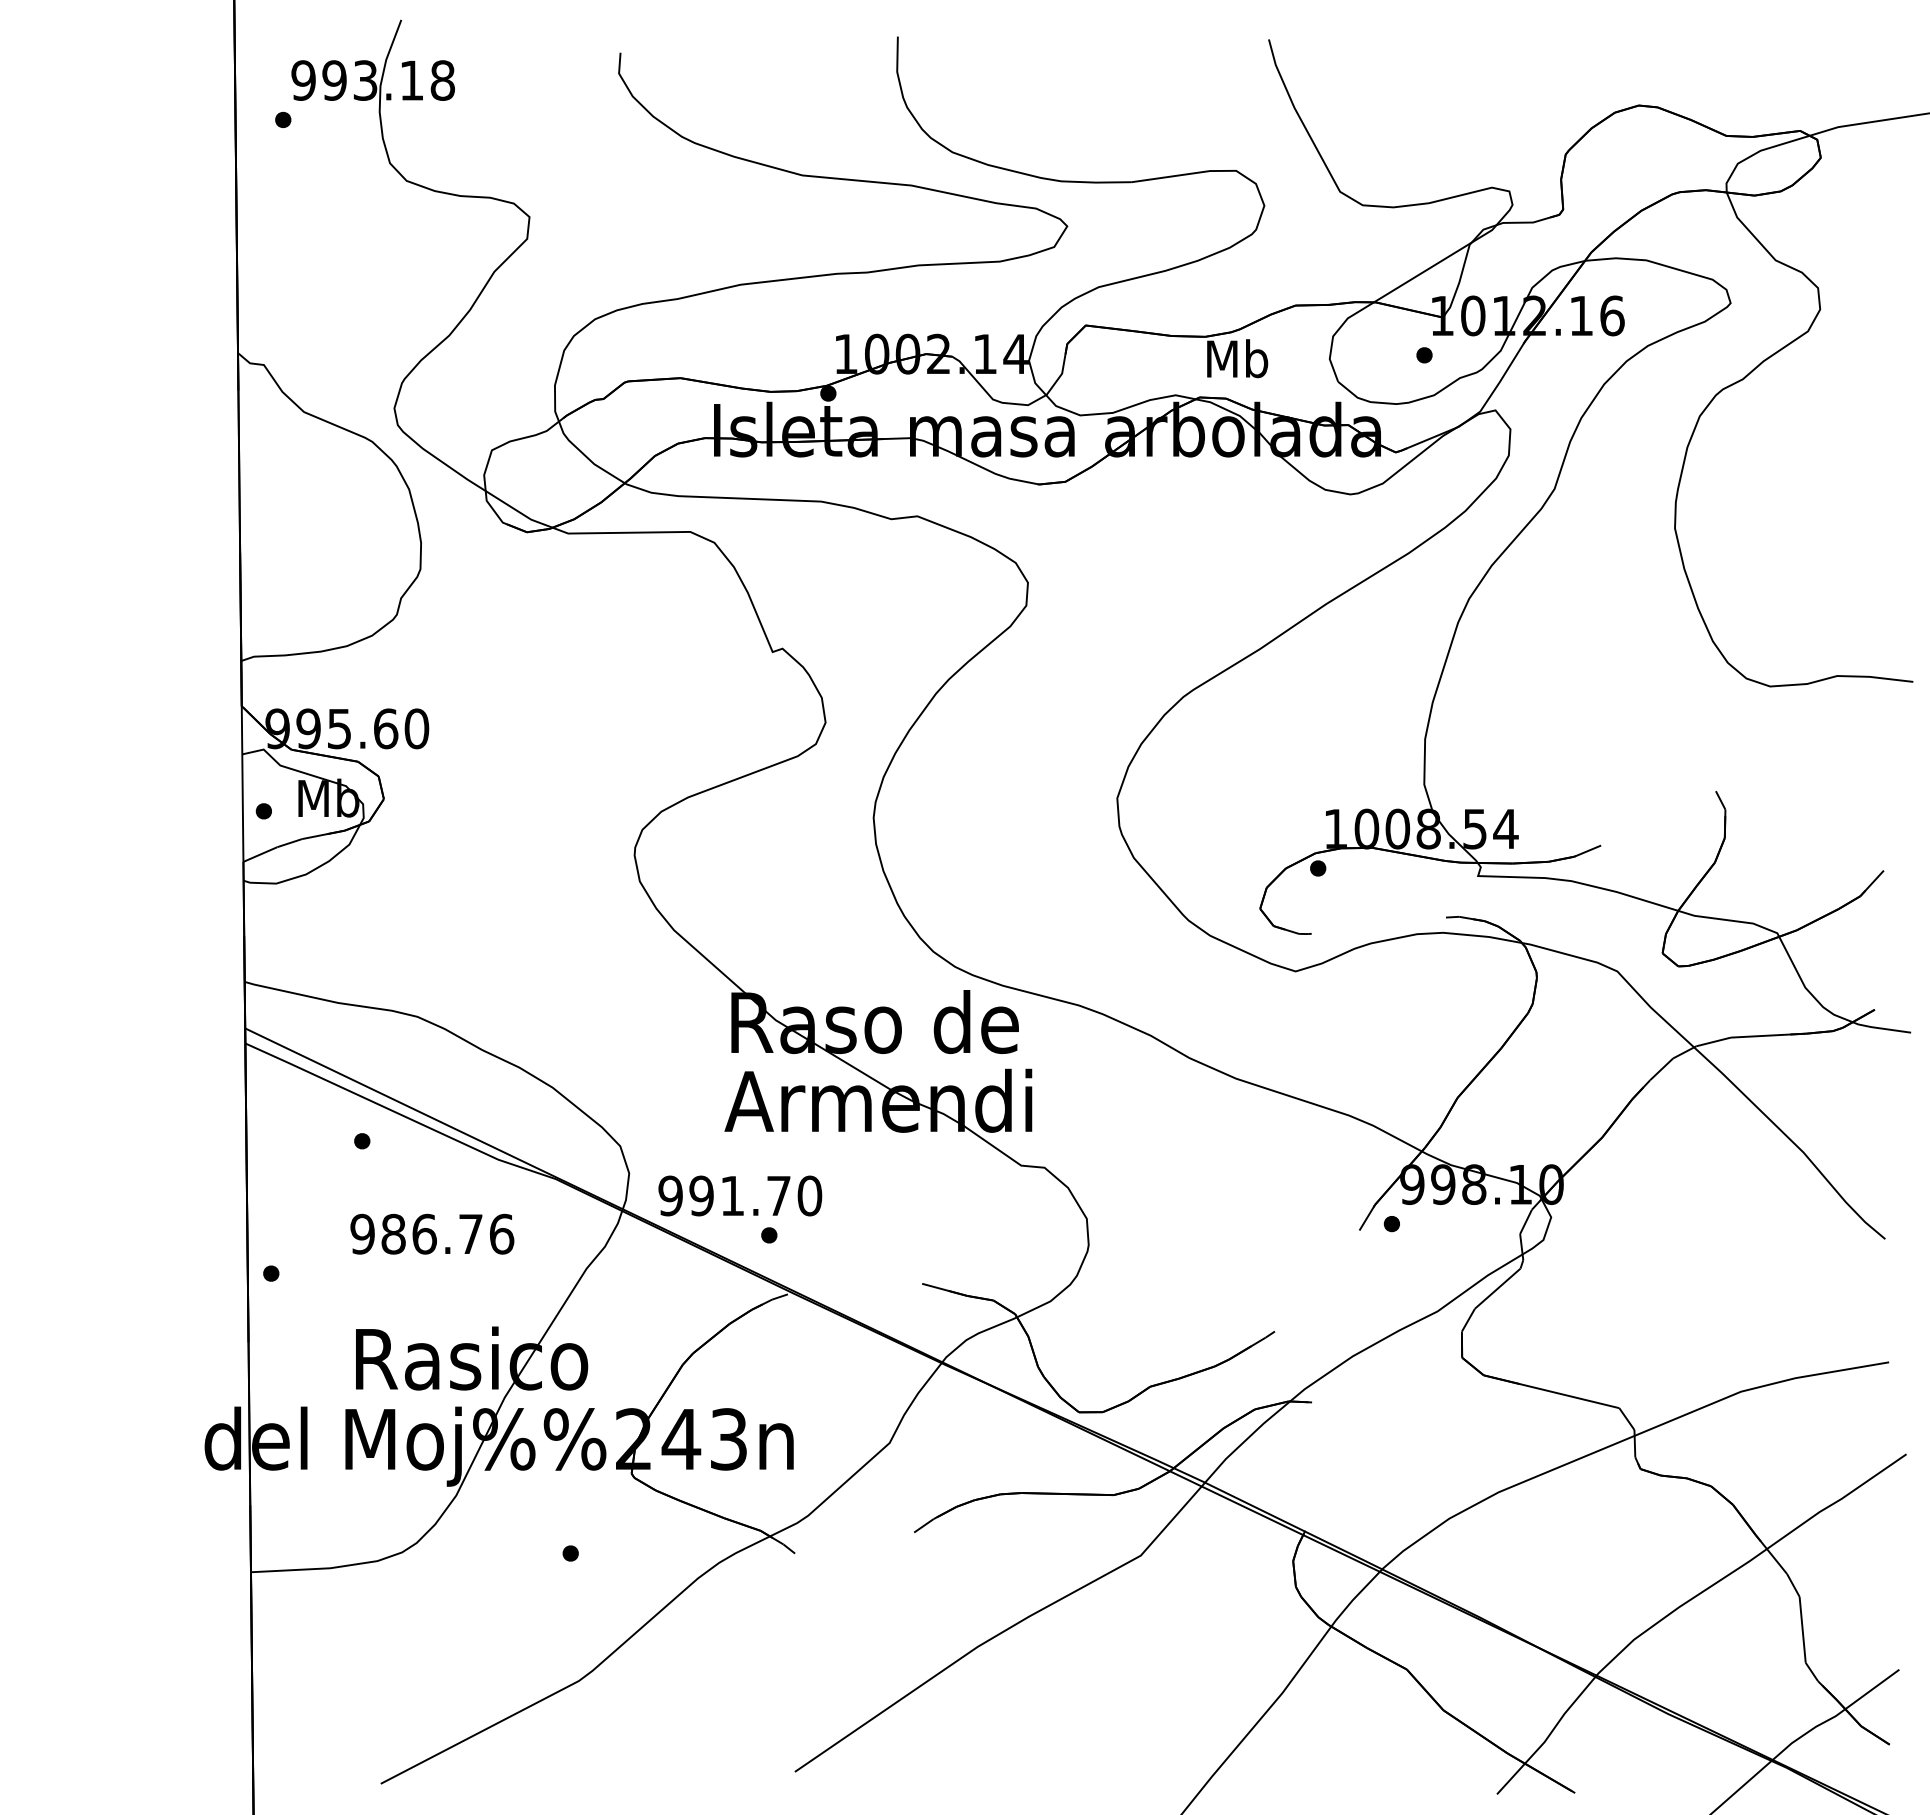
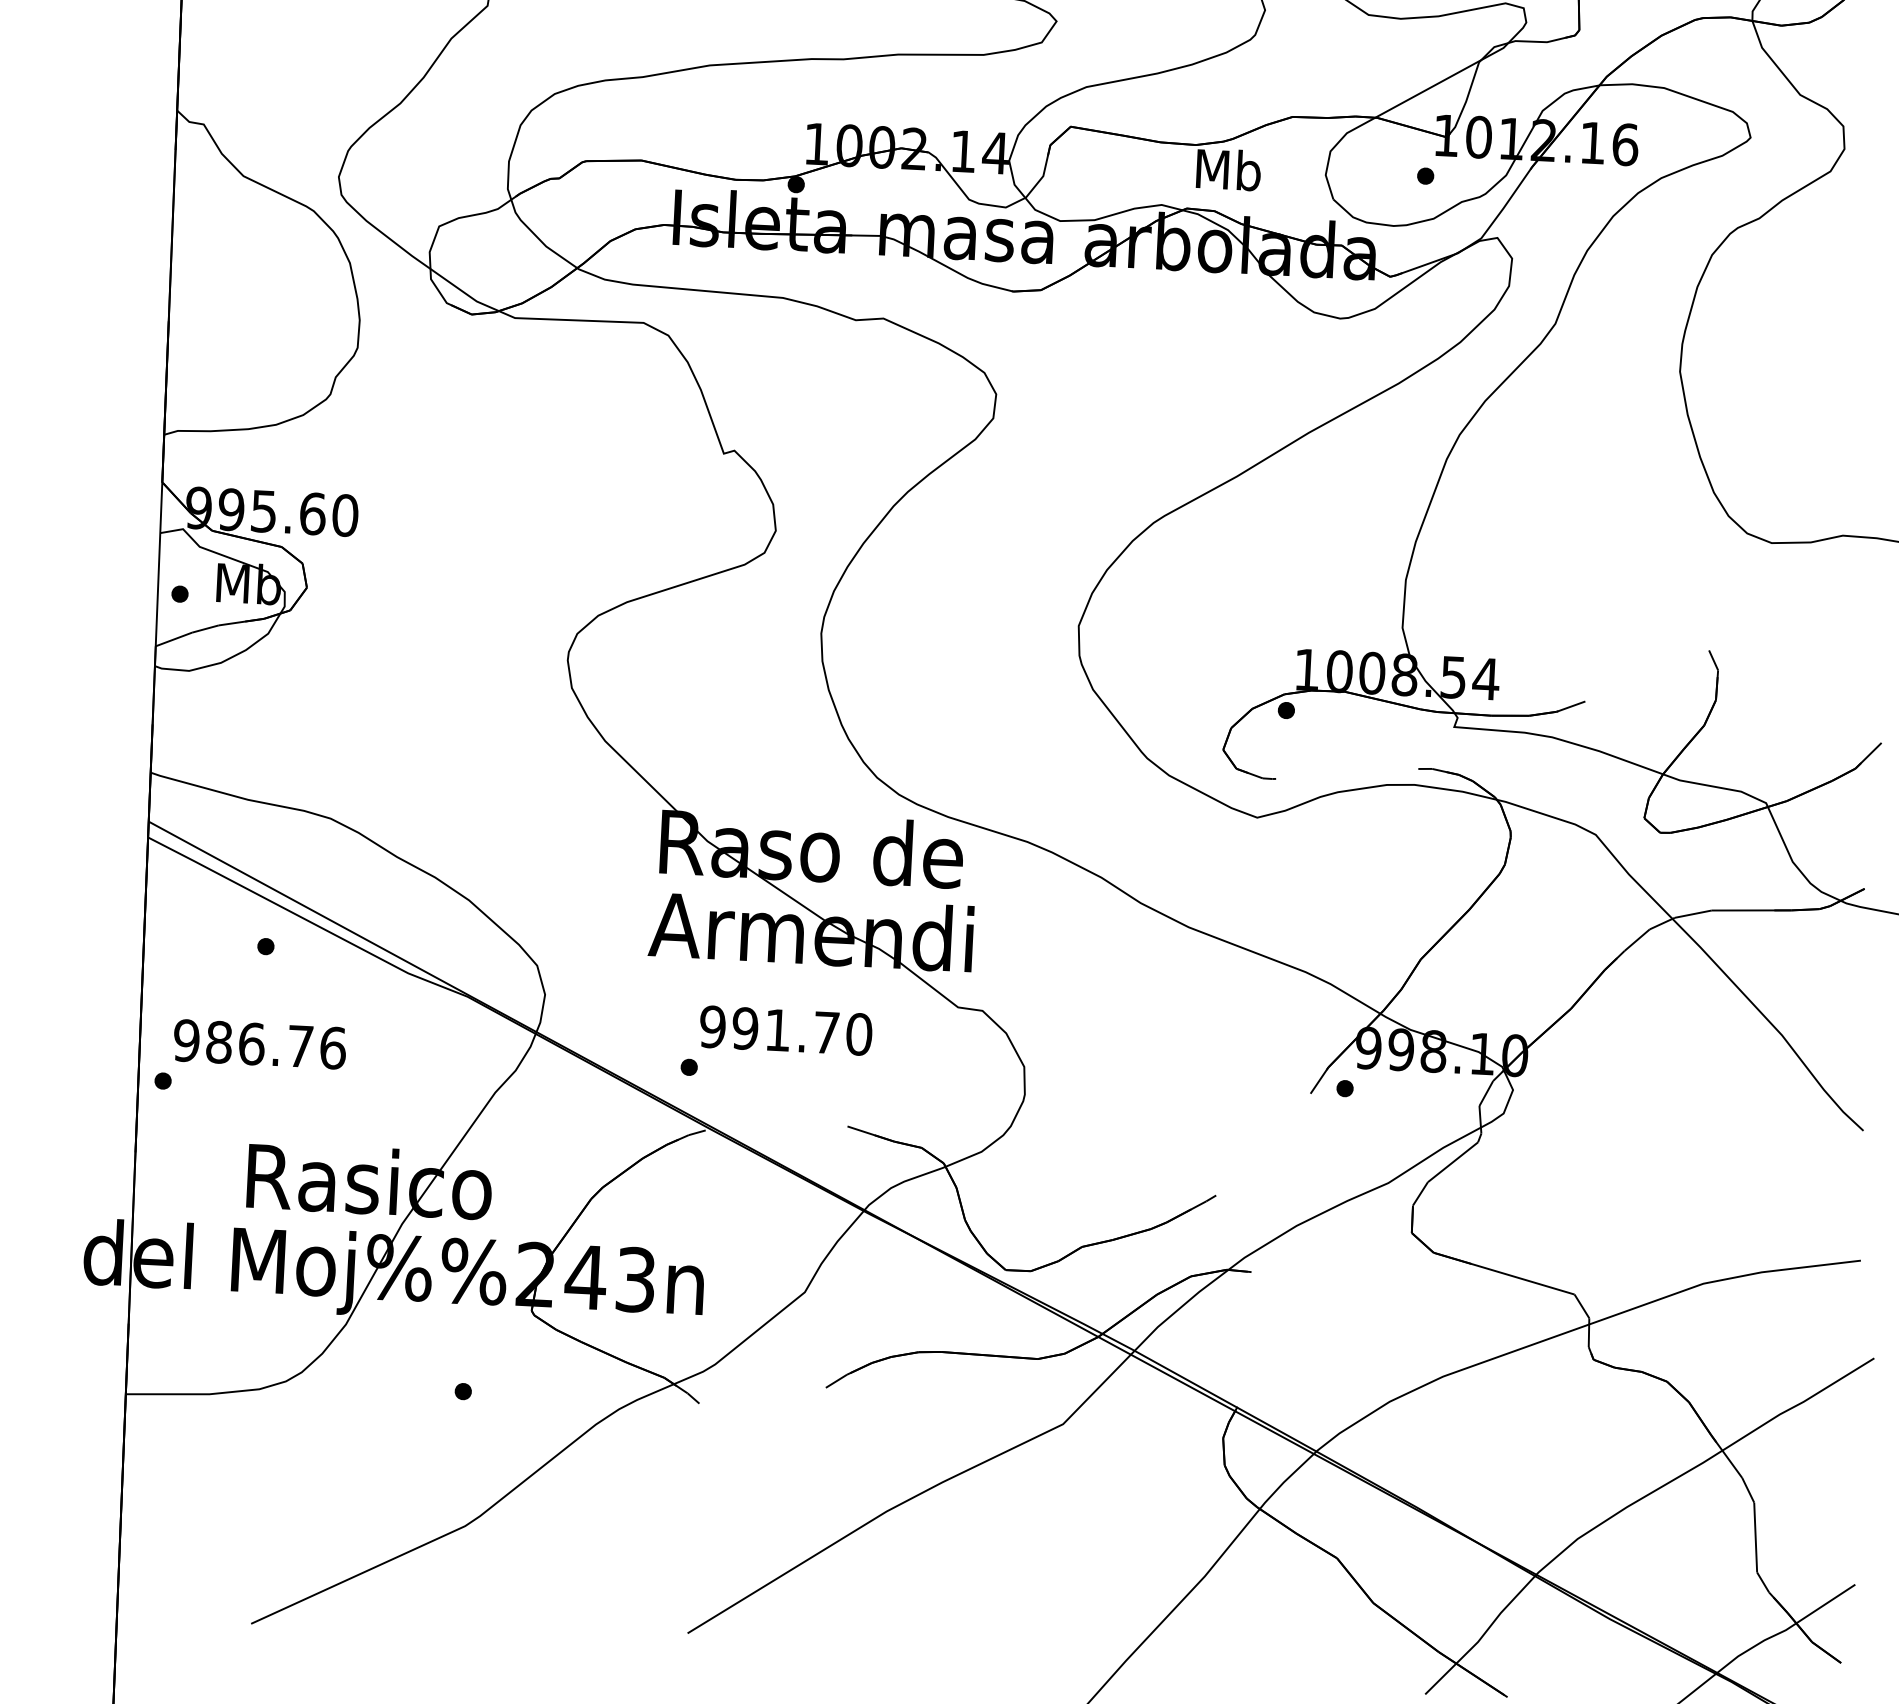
text: (740, 1195) -> (786, 1030), moved
text: (432, 1233) -> (260, 1043), moved

